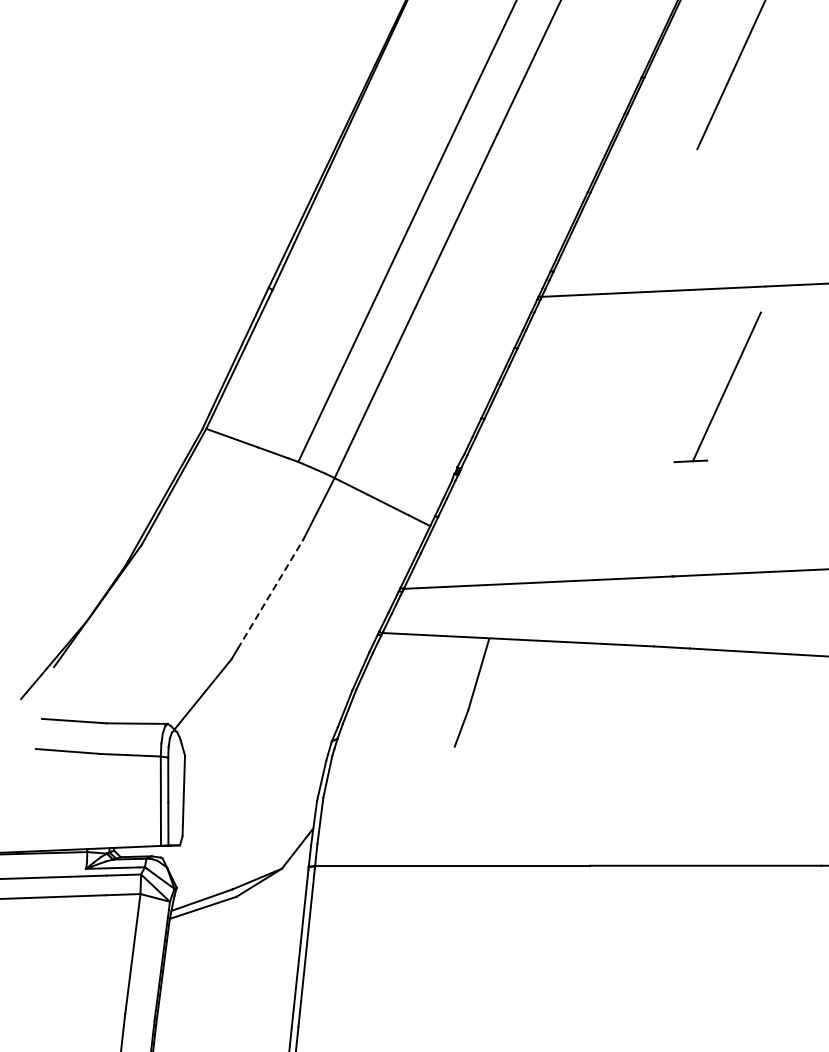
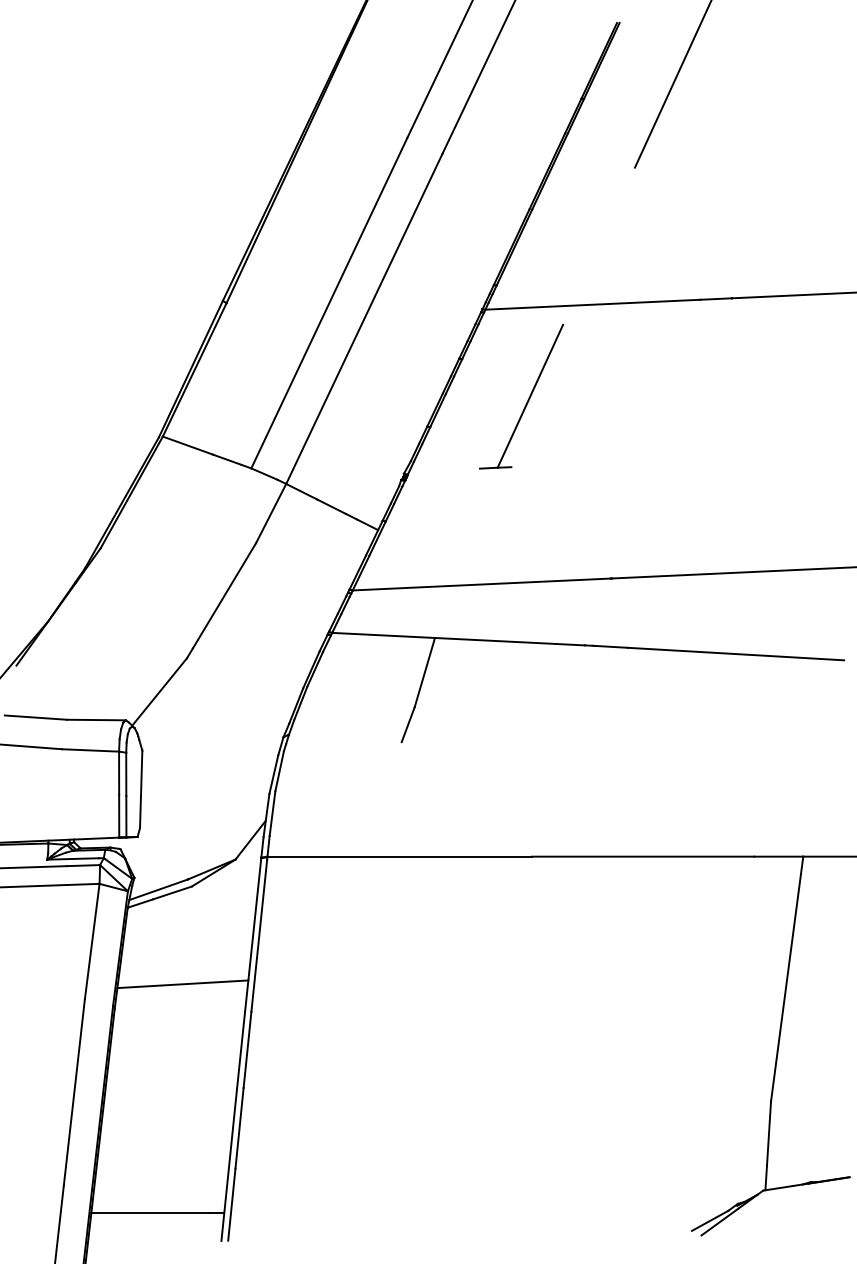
part: (723, 390) -> (527, 399), moved
line: (270, 594) -> (224, 595), dashed -> solid
line: (226, 998) -> (182, 984), added

